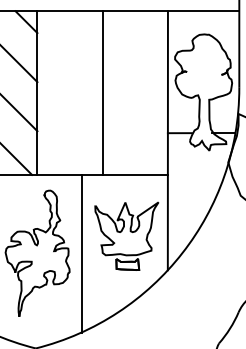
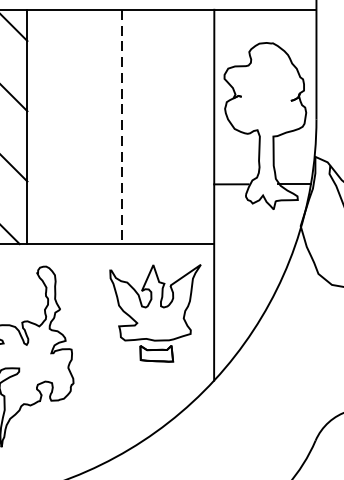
line: (103, 93) -> (122, 127), solid -> dashed
part: (126, 235) -> (154, 312), moved
line: (81, 253) -> (90, 356), removed

